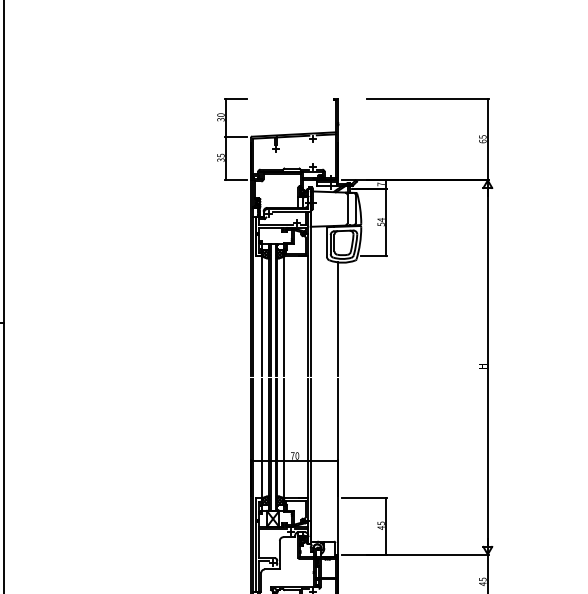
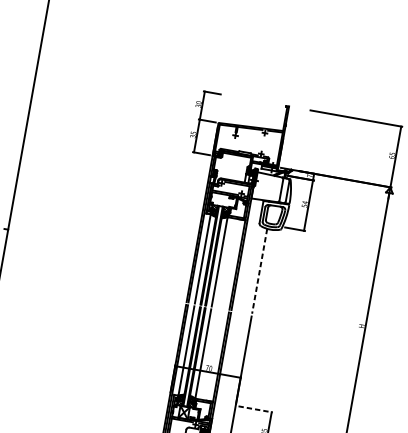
line: (338, 319) -> (259, 271), solid -> dashed
line: (364, 498) -> (255, 409), solid -> dashed

